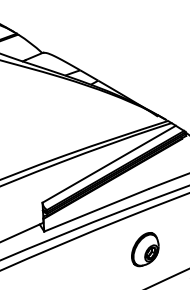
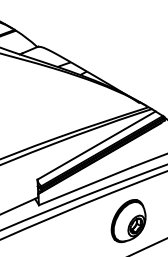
part: (145, 249) -> (128, 221), size x1.43

